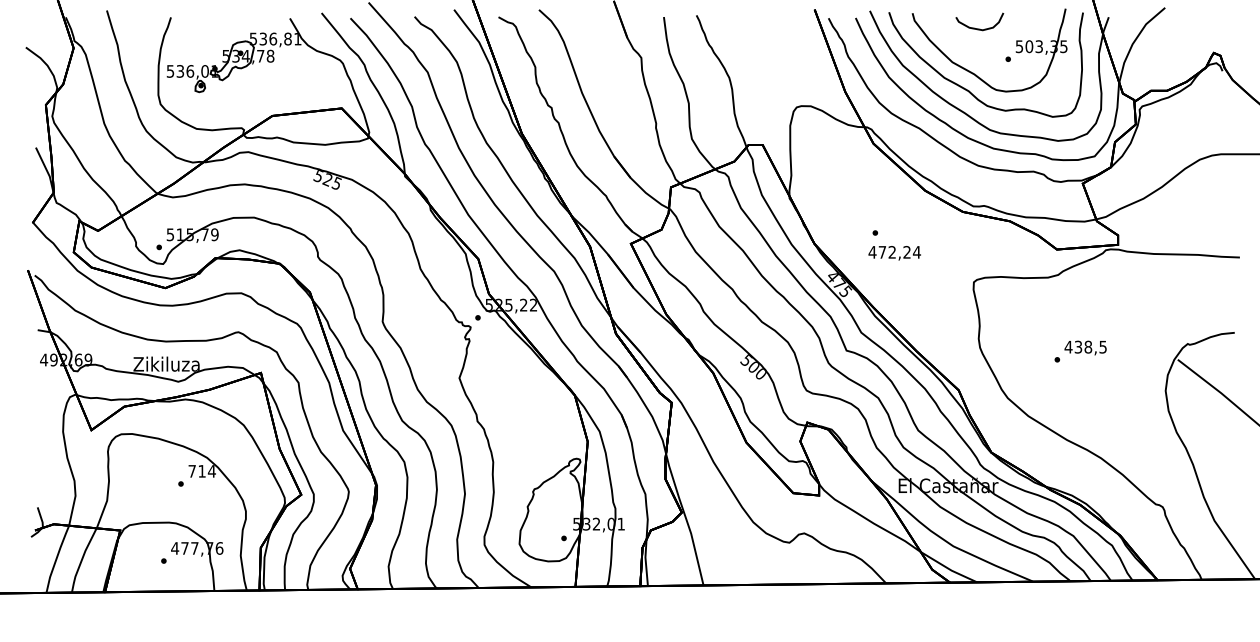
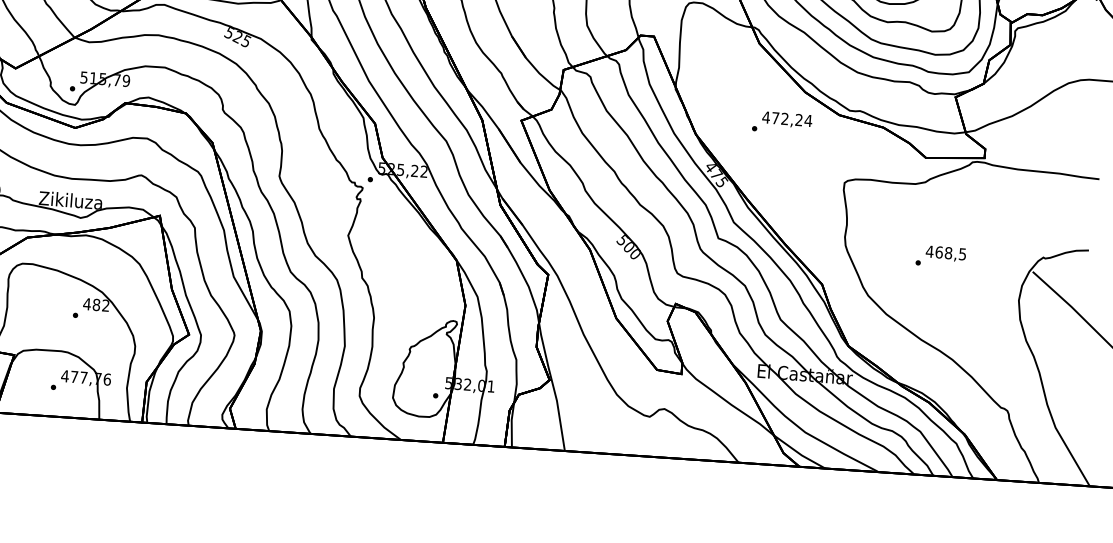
text: (894, 253) -> (786, 120), moved
text: (1078, 346) -> (939, 251), 438,5 -> 468,5
text: (201, 470) -> (96, 304), 714 -> 482

